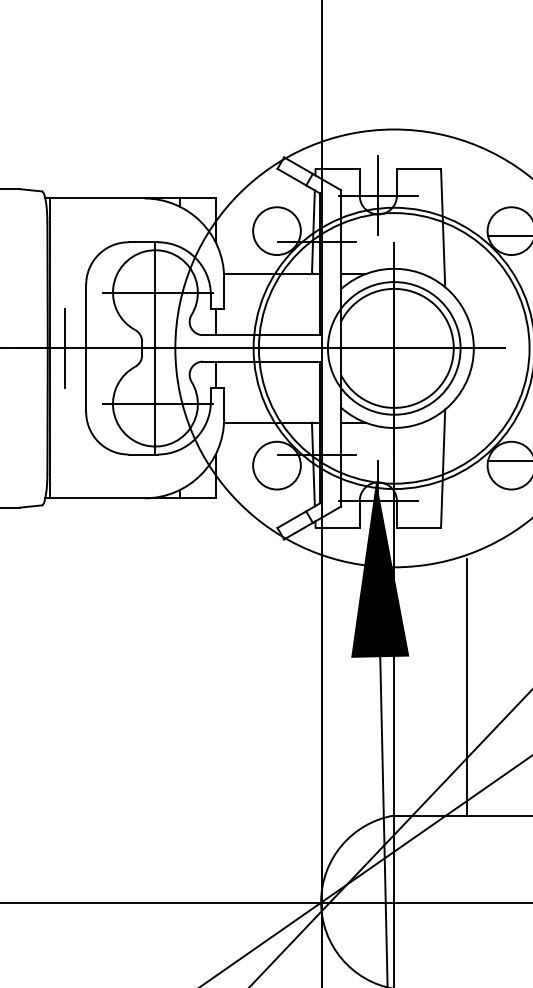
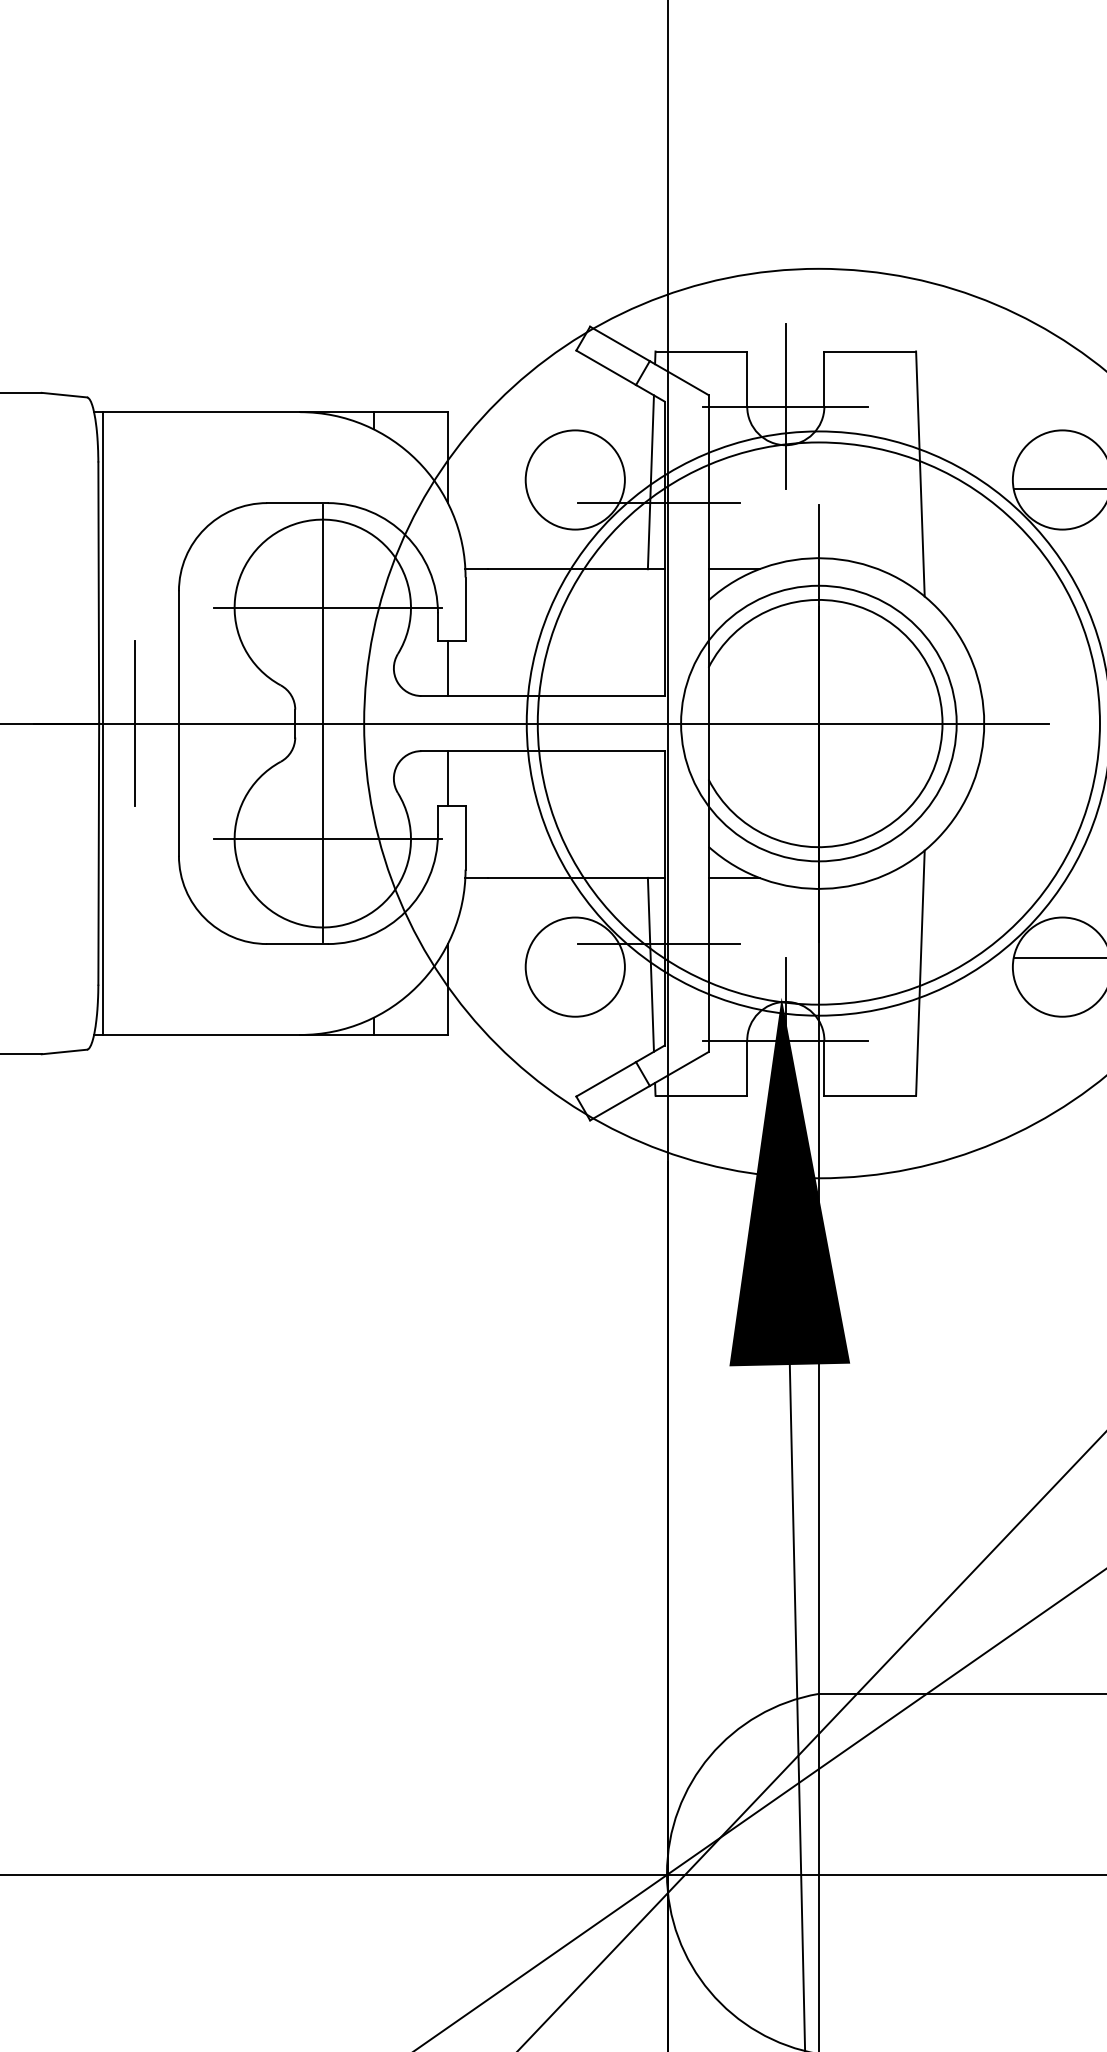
line: (466, 687) -> (968, 1427), removed

